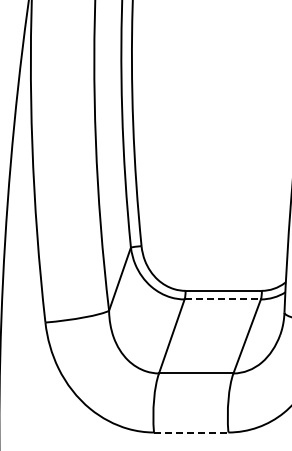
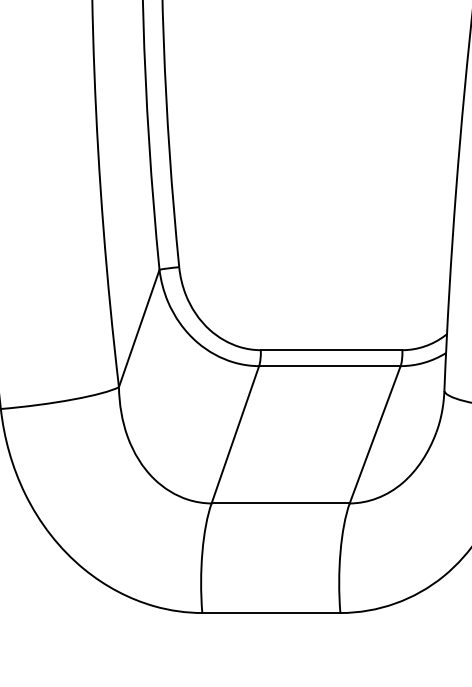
line: (223, 299) -> (331, 366), dashed -> solid
line: (191, 432) -> (271, 612), dashed -> solid

